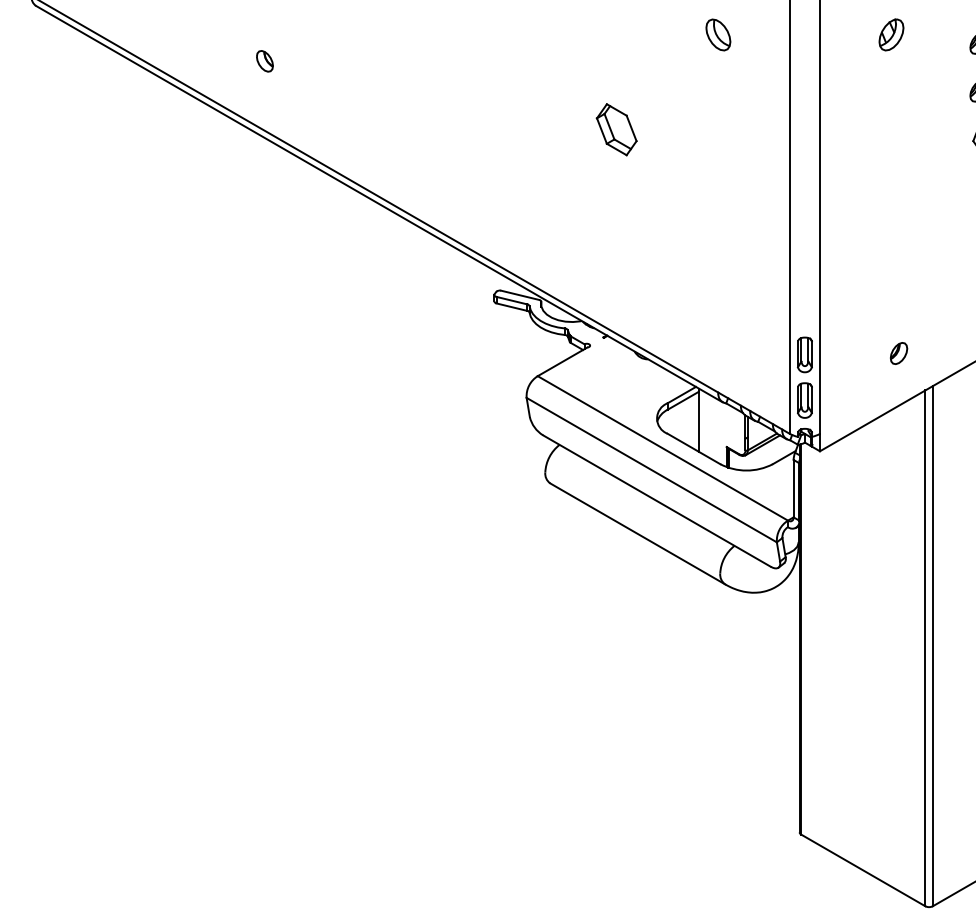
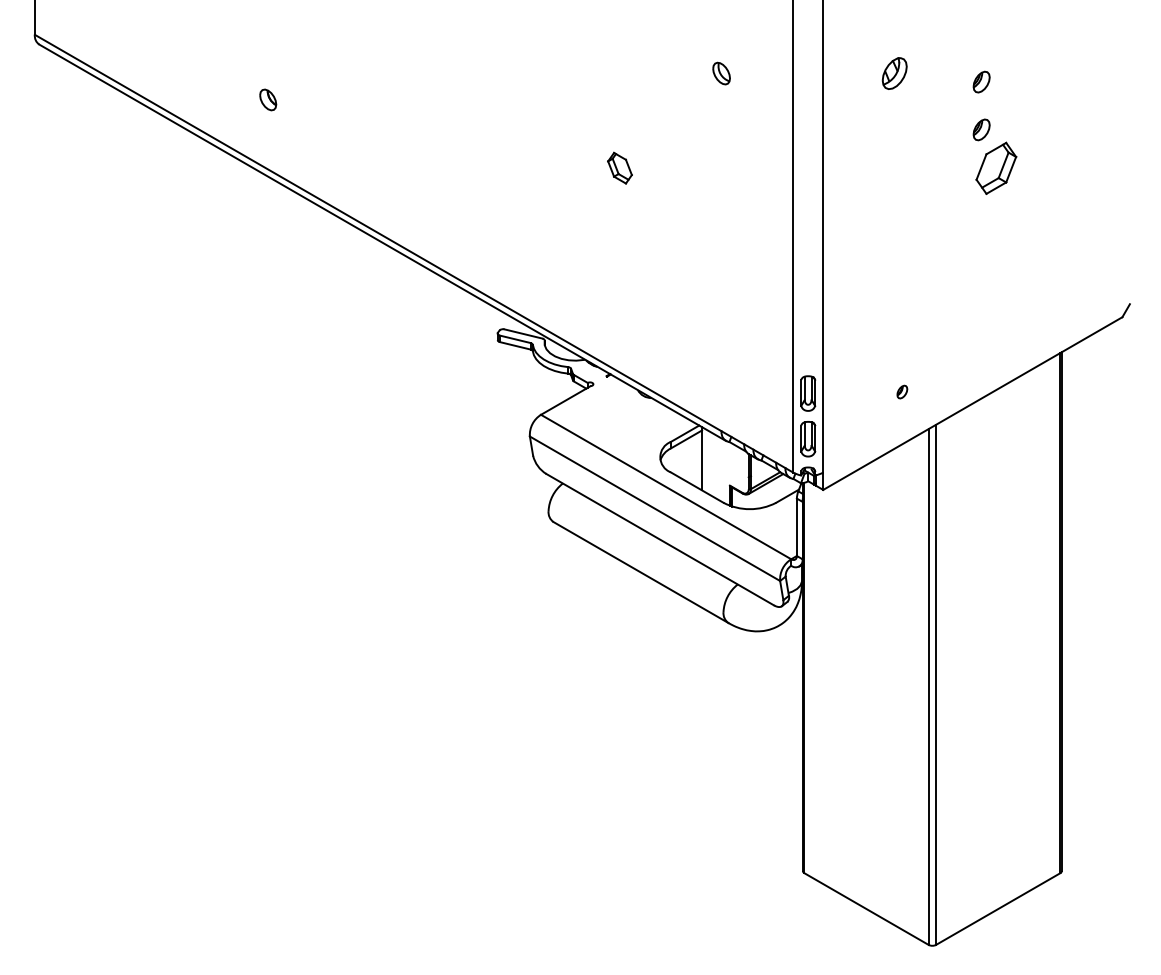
part: (718, 34) -> (721, 73), size x0.7
part: (616, 128) -> (619, 167), size x0.6
part: (899, 352) -> (902, 391), size x0.6

